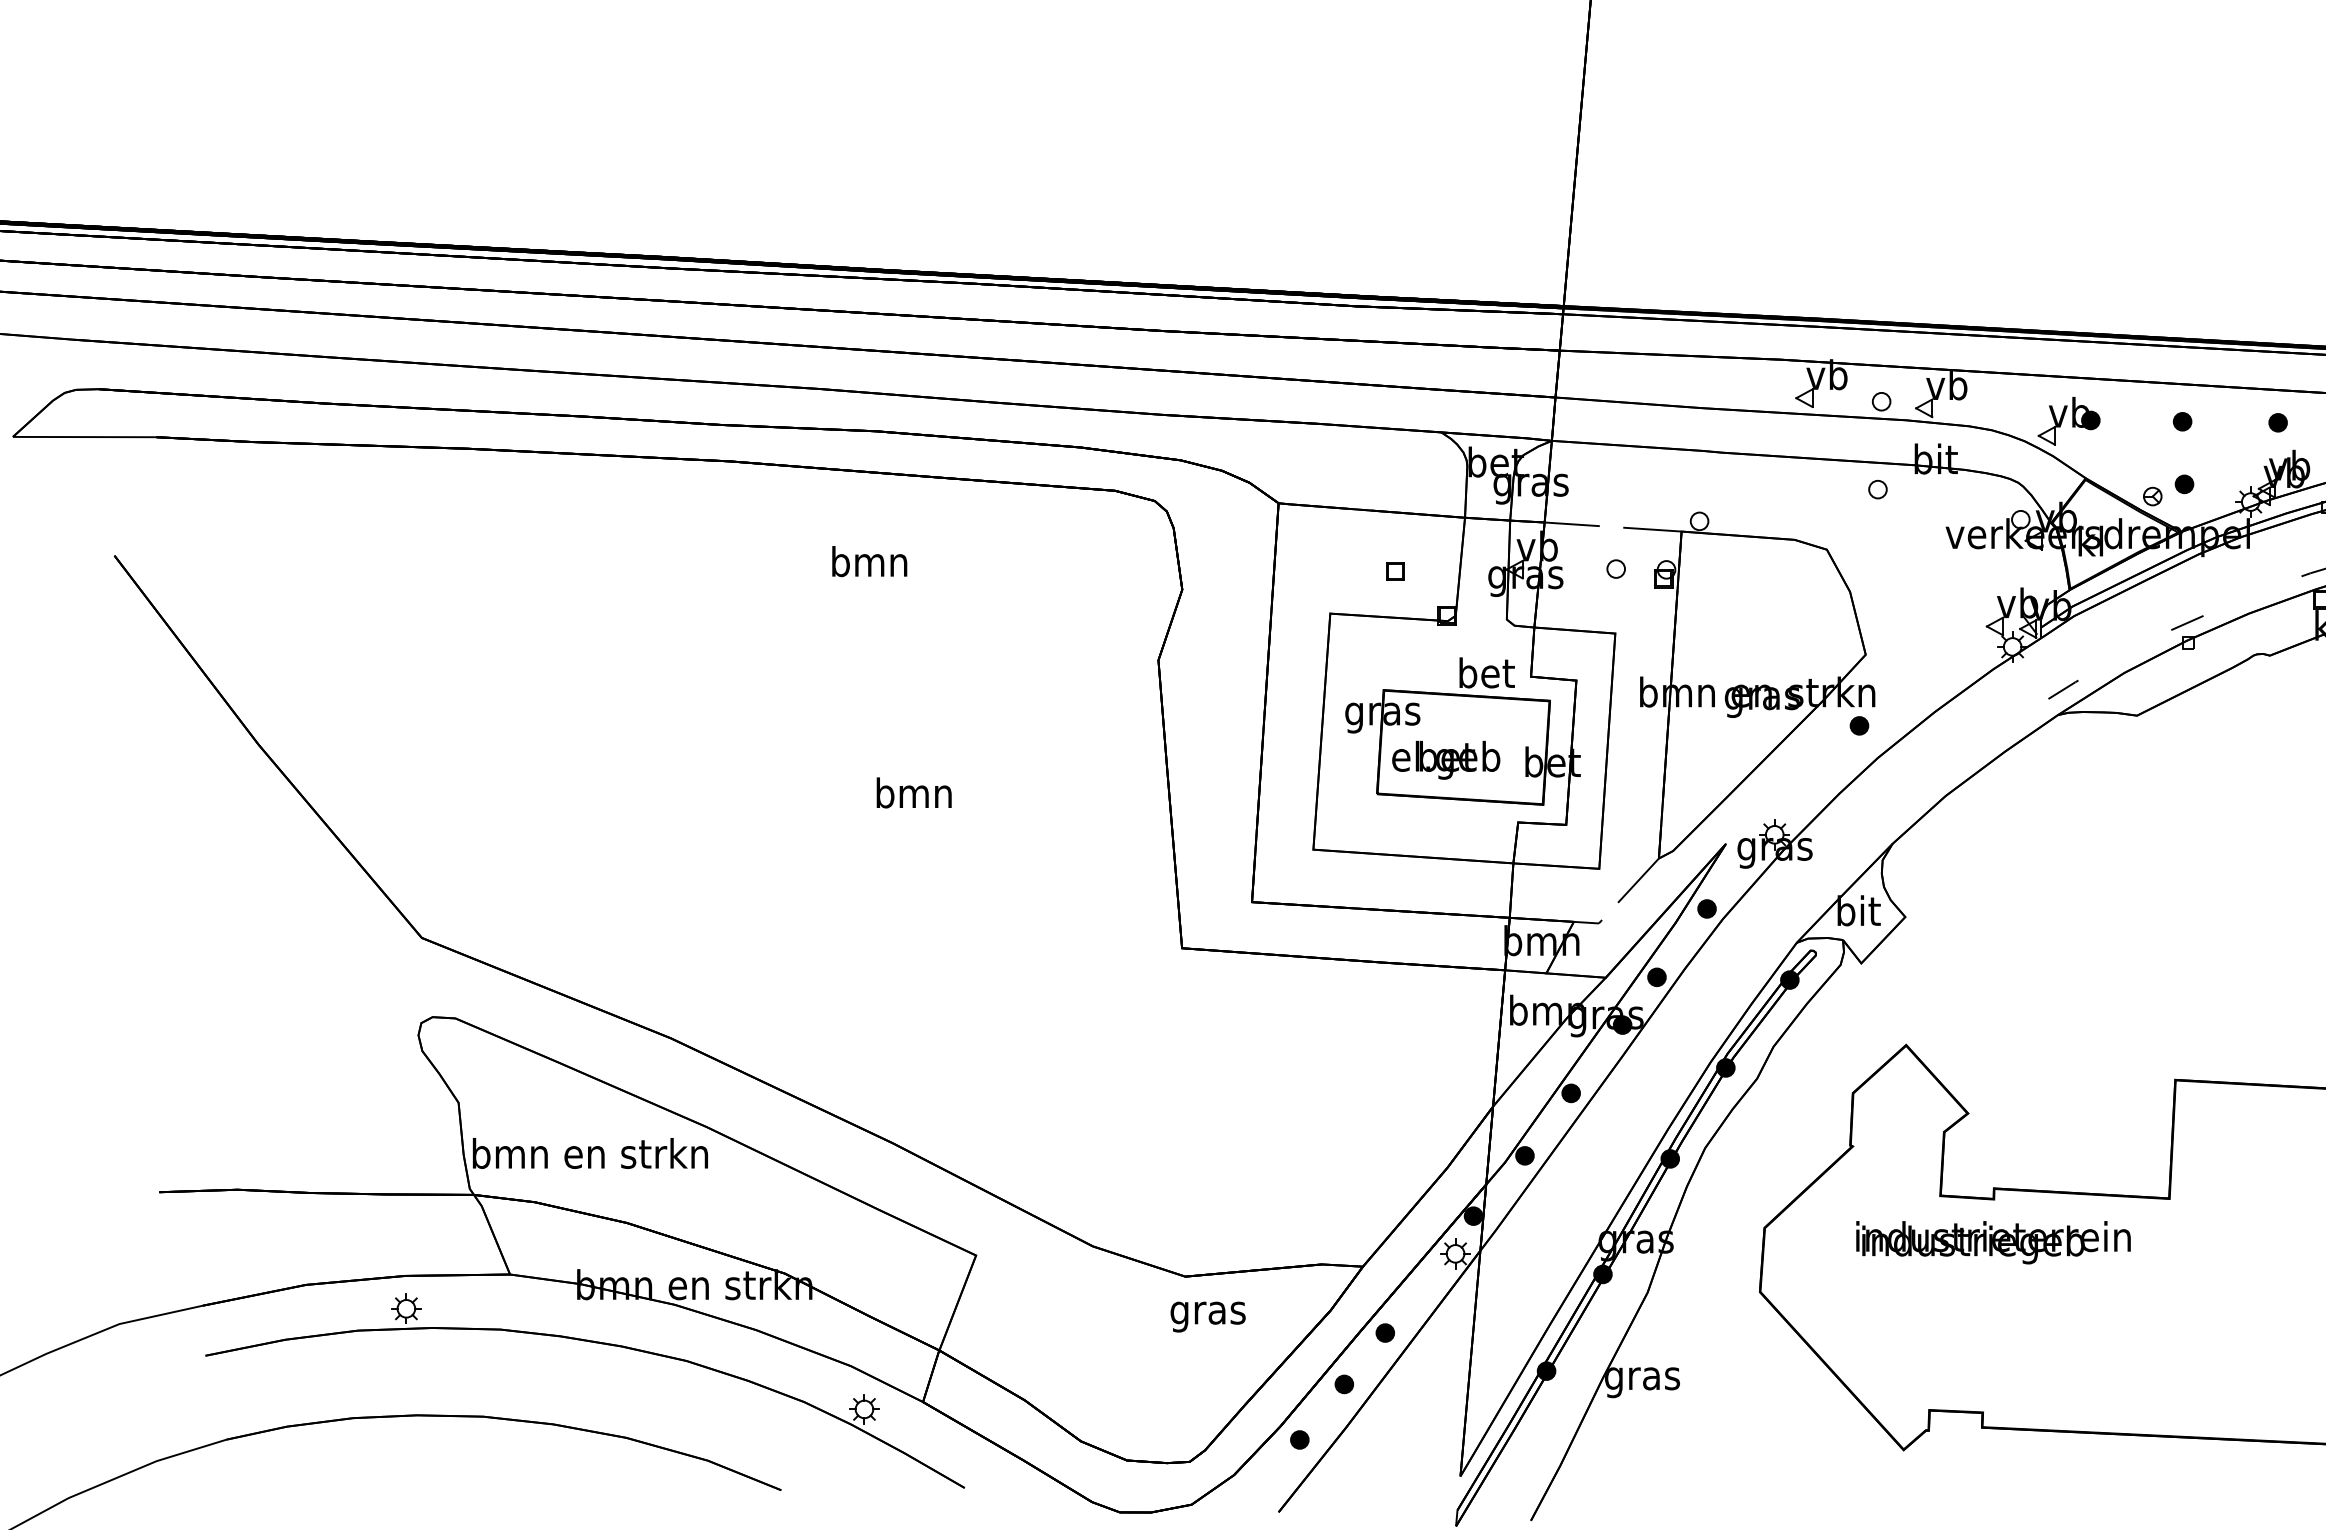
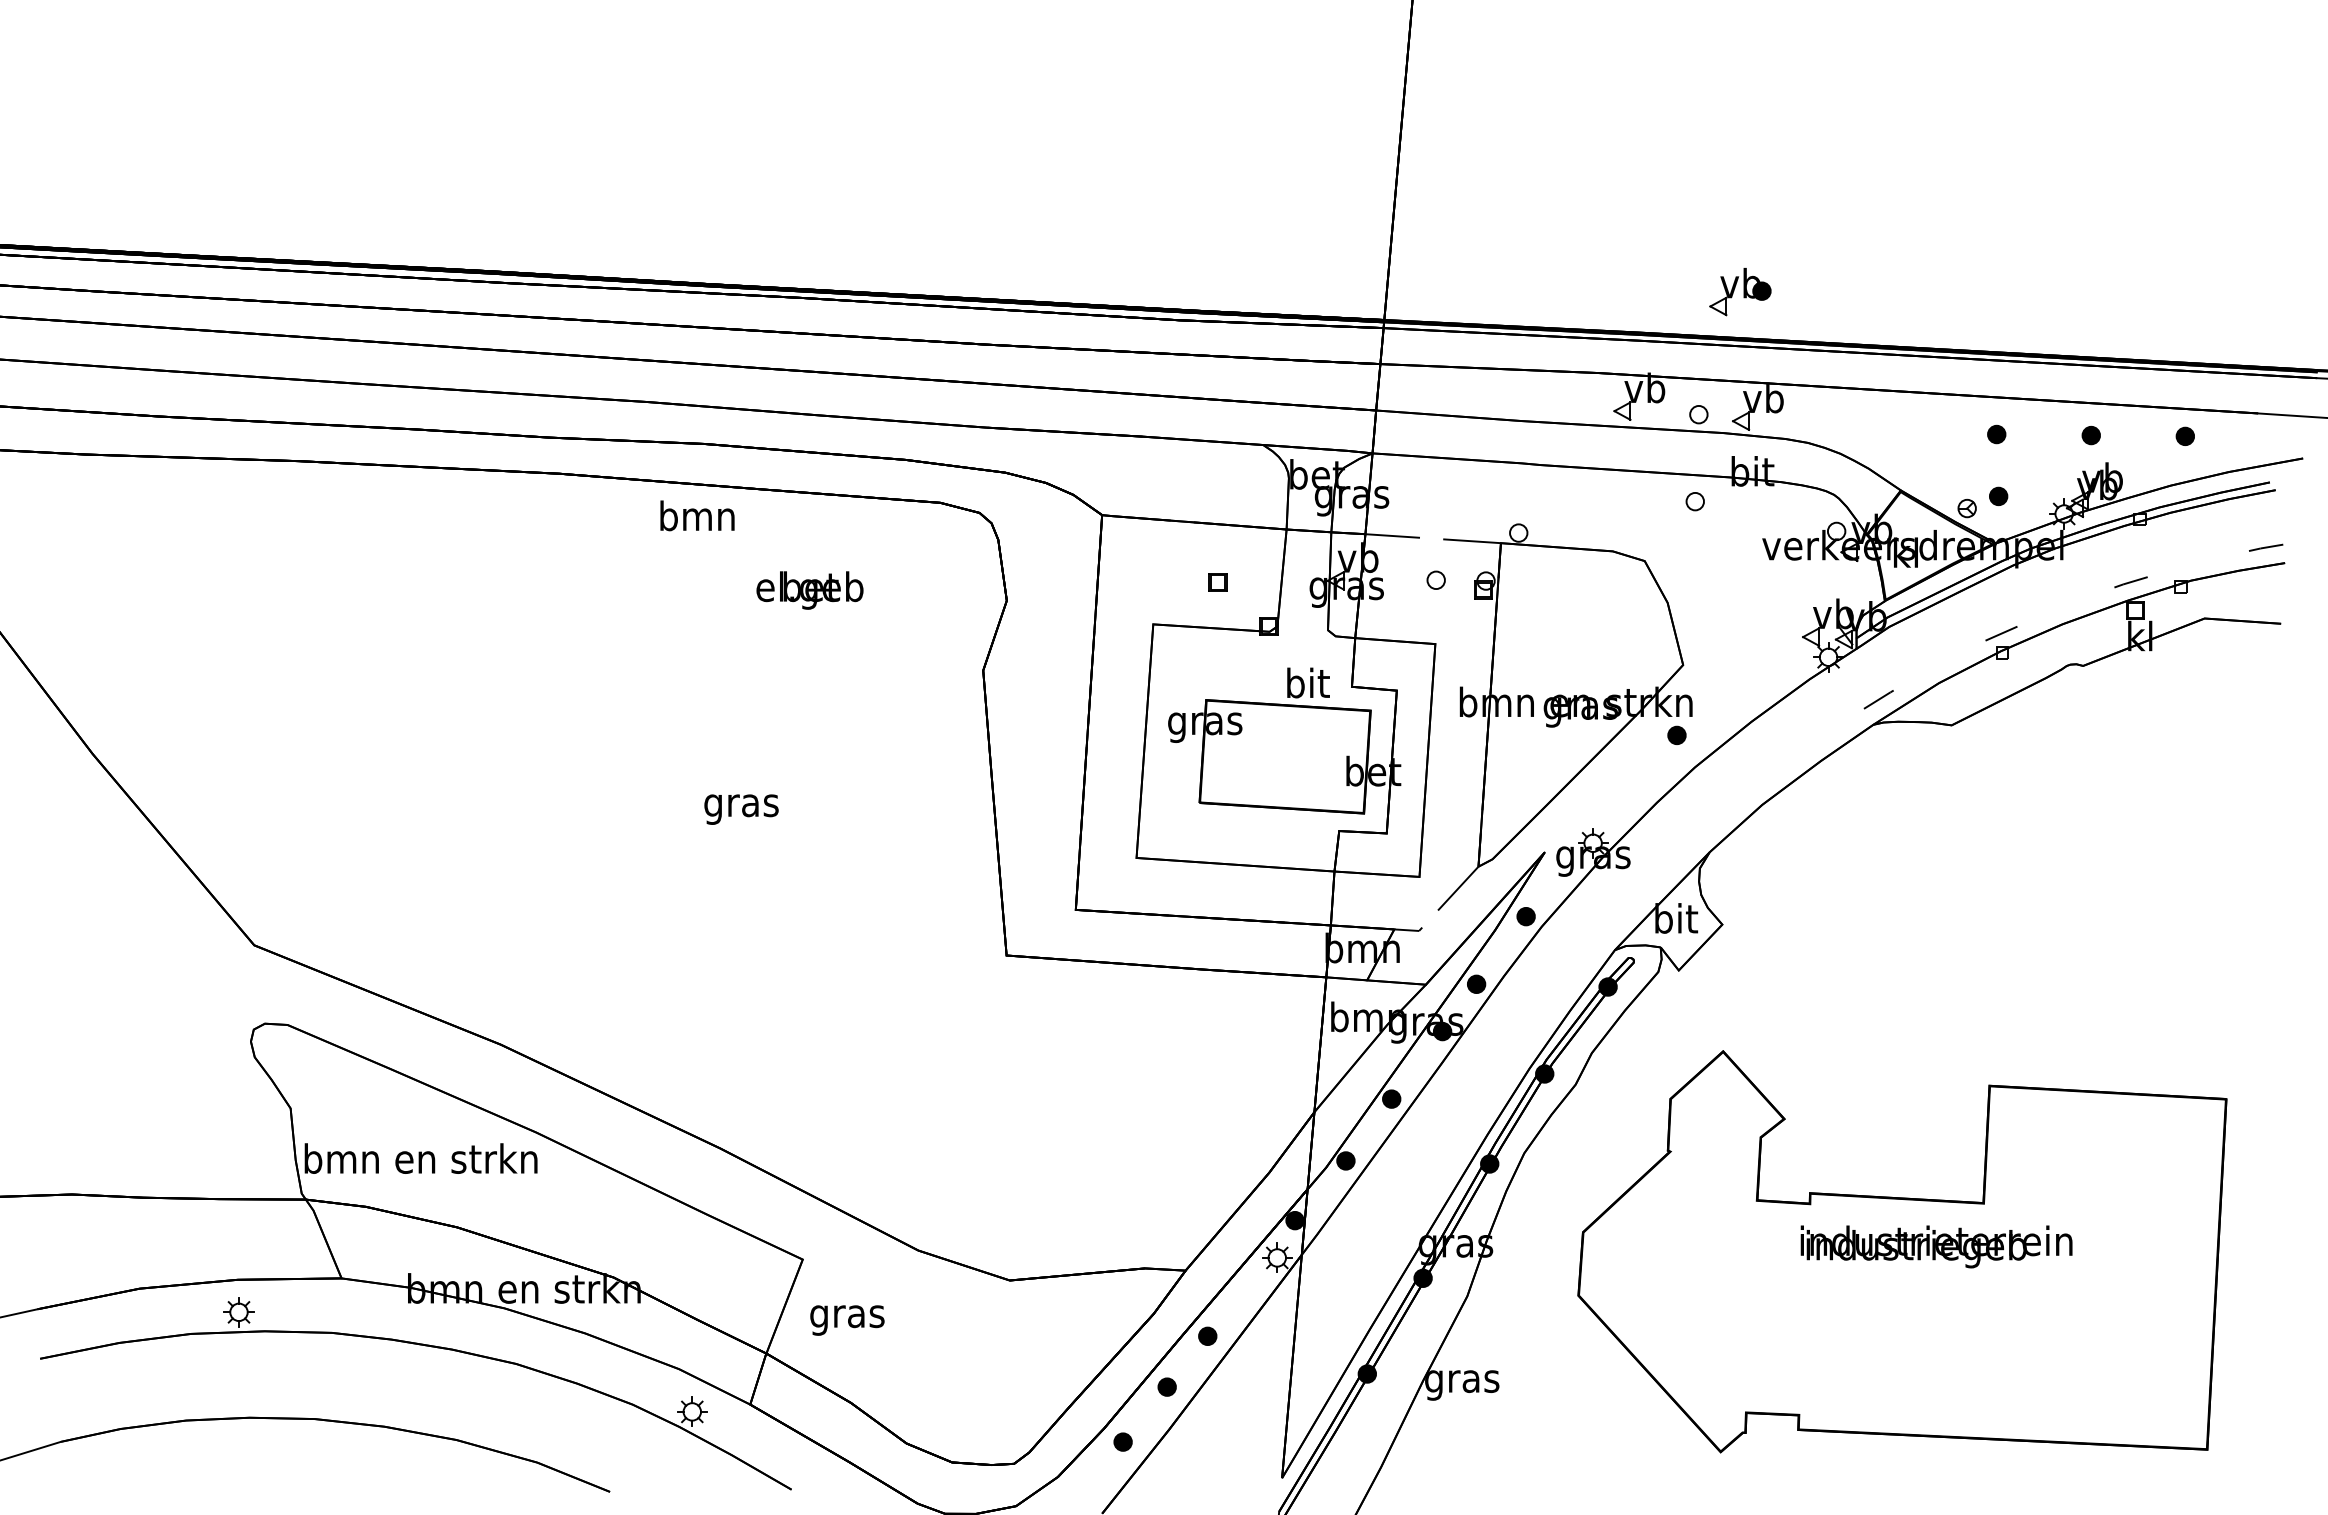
part: (2069, 421) -> (1740, 292), moved
text: (869, 561) -> (697, 515), moved
text: (1487, 672) -> (1308, 682), bet -> bit
text: (1445, 760) -> (809, 590), moved
text: (914, 796) -> (741, 805), bmn -> gras
text: (1993, 1242) -> (1936, 1246), moved
text: (1208, 1317) -> (847, 1320), moved

